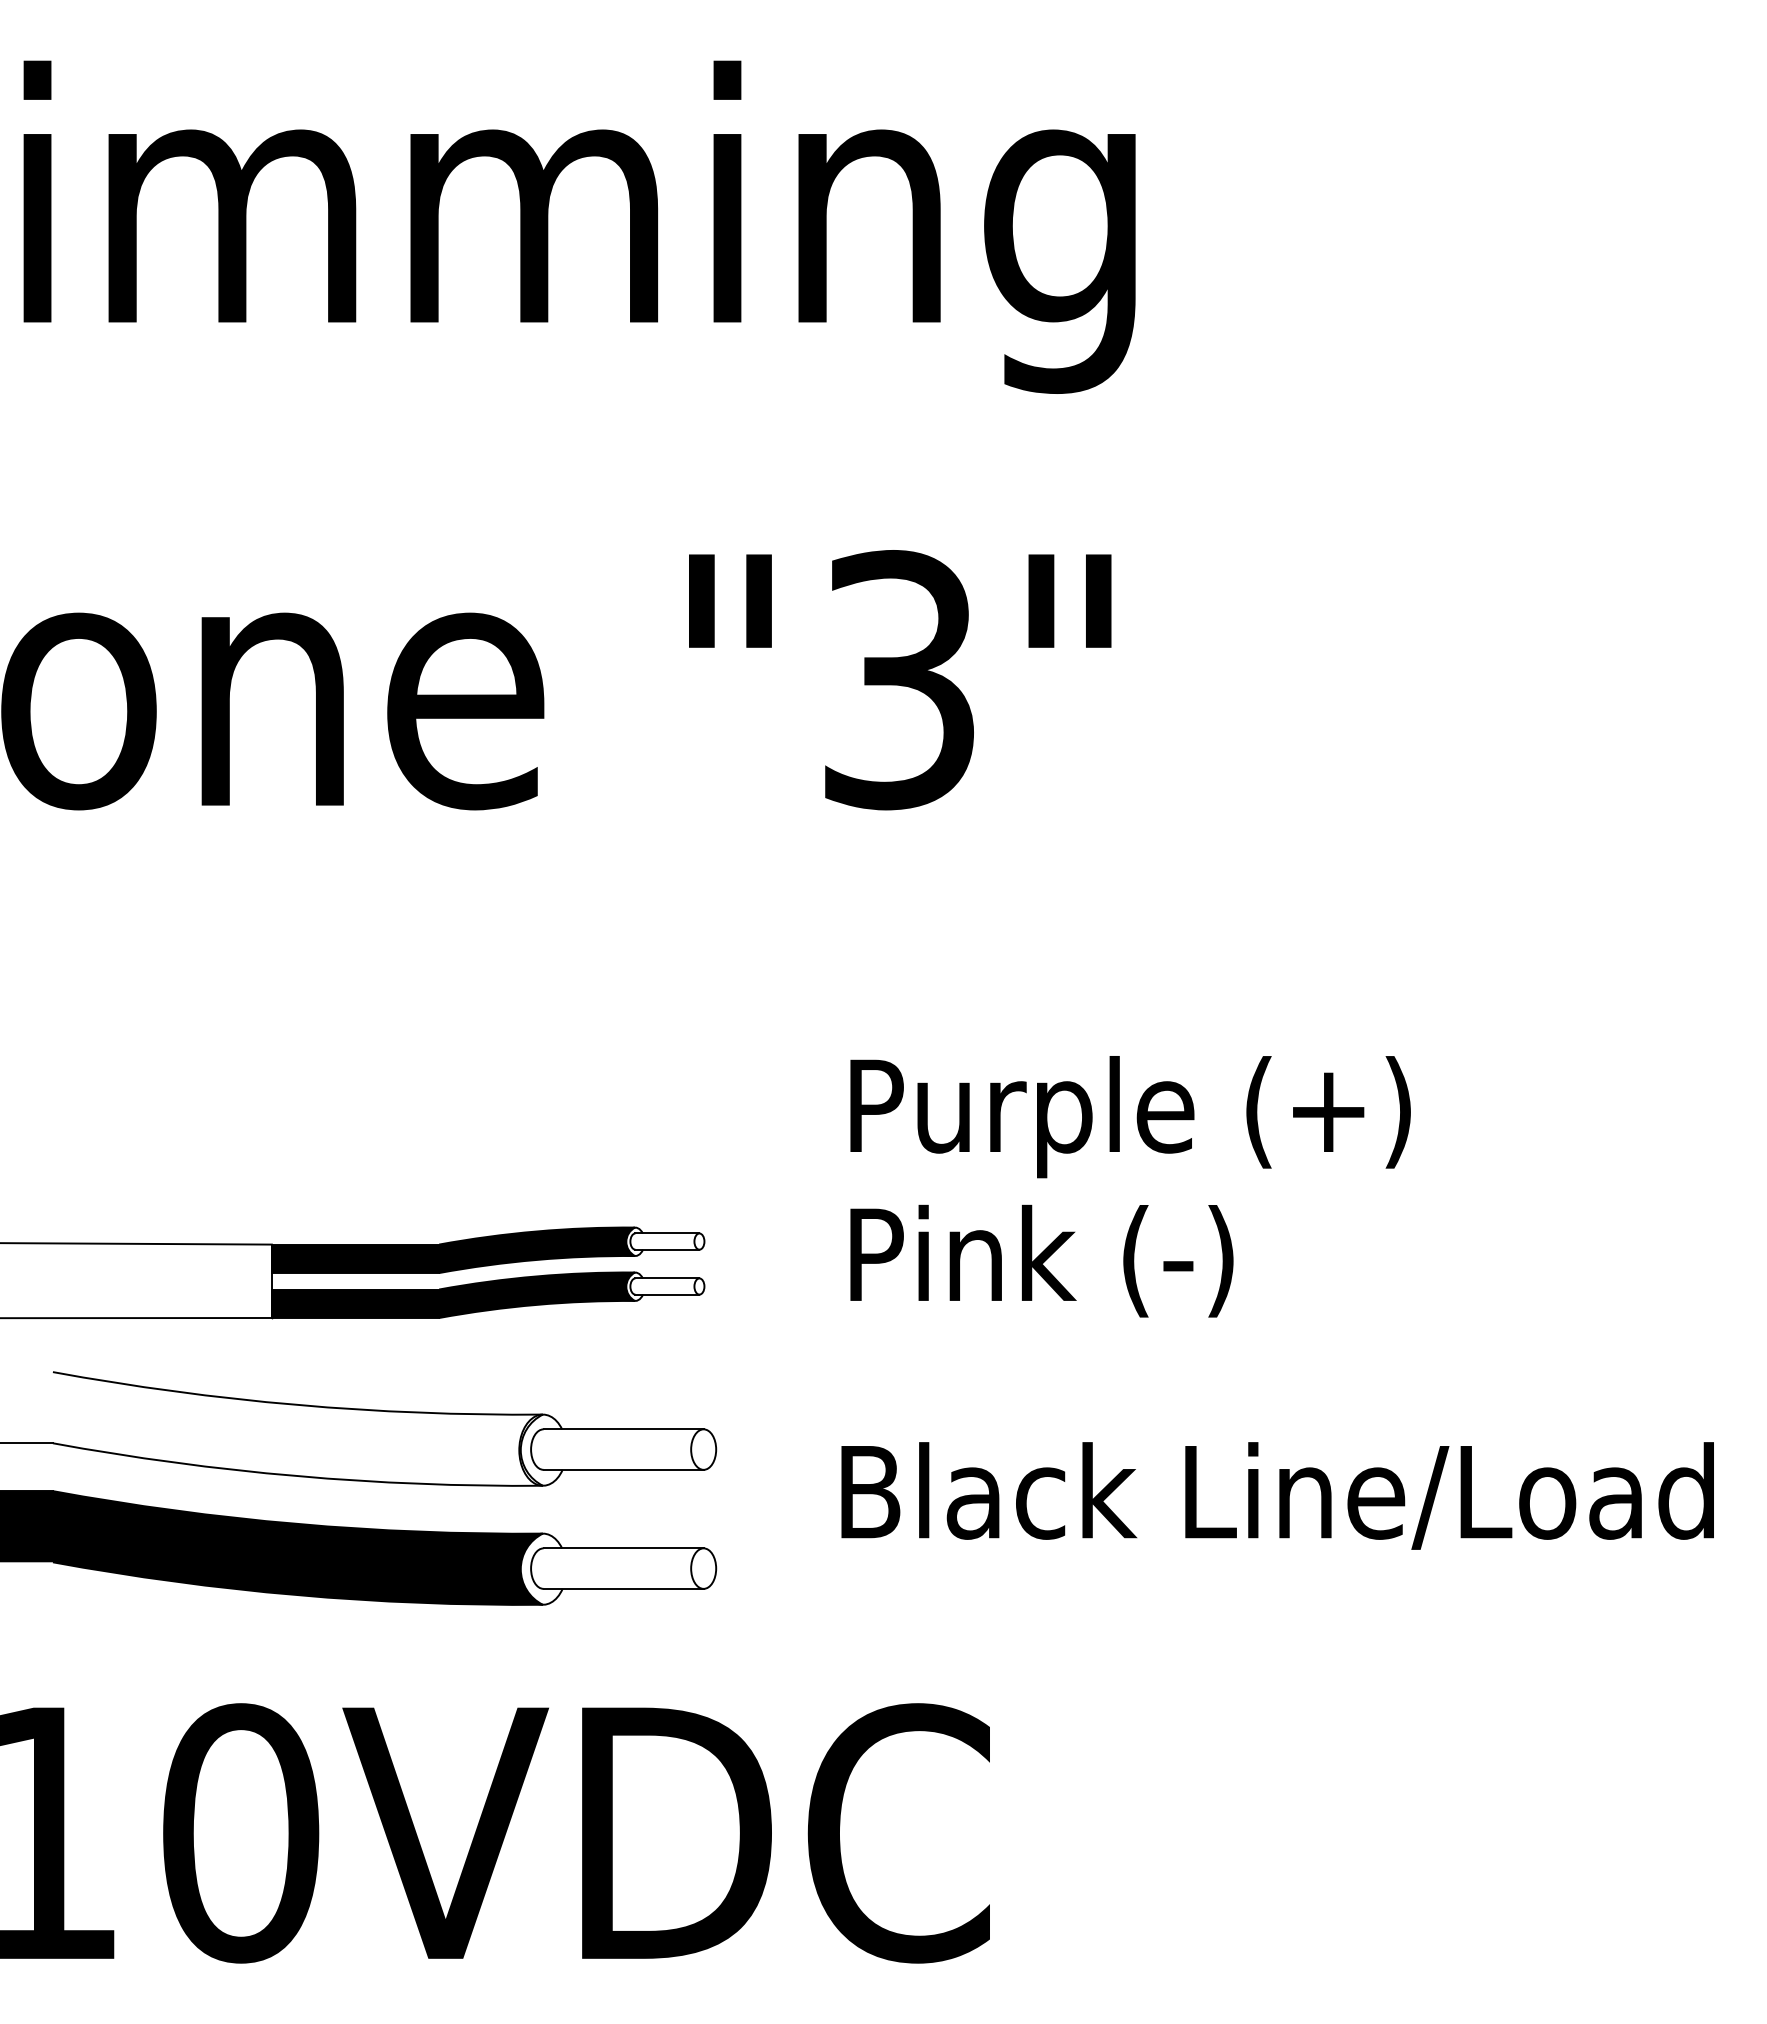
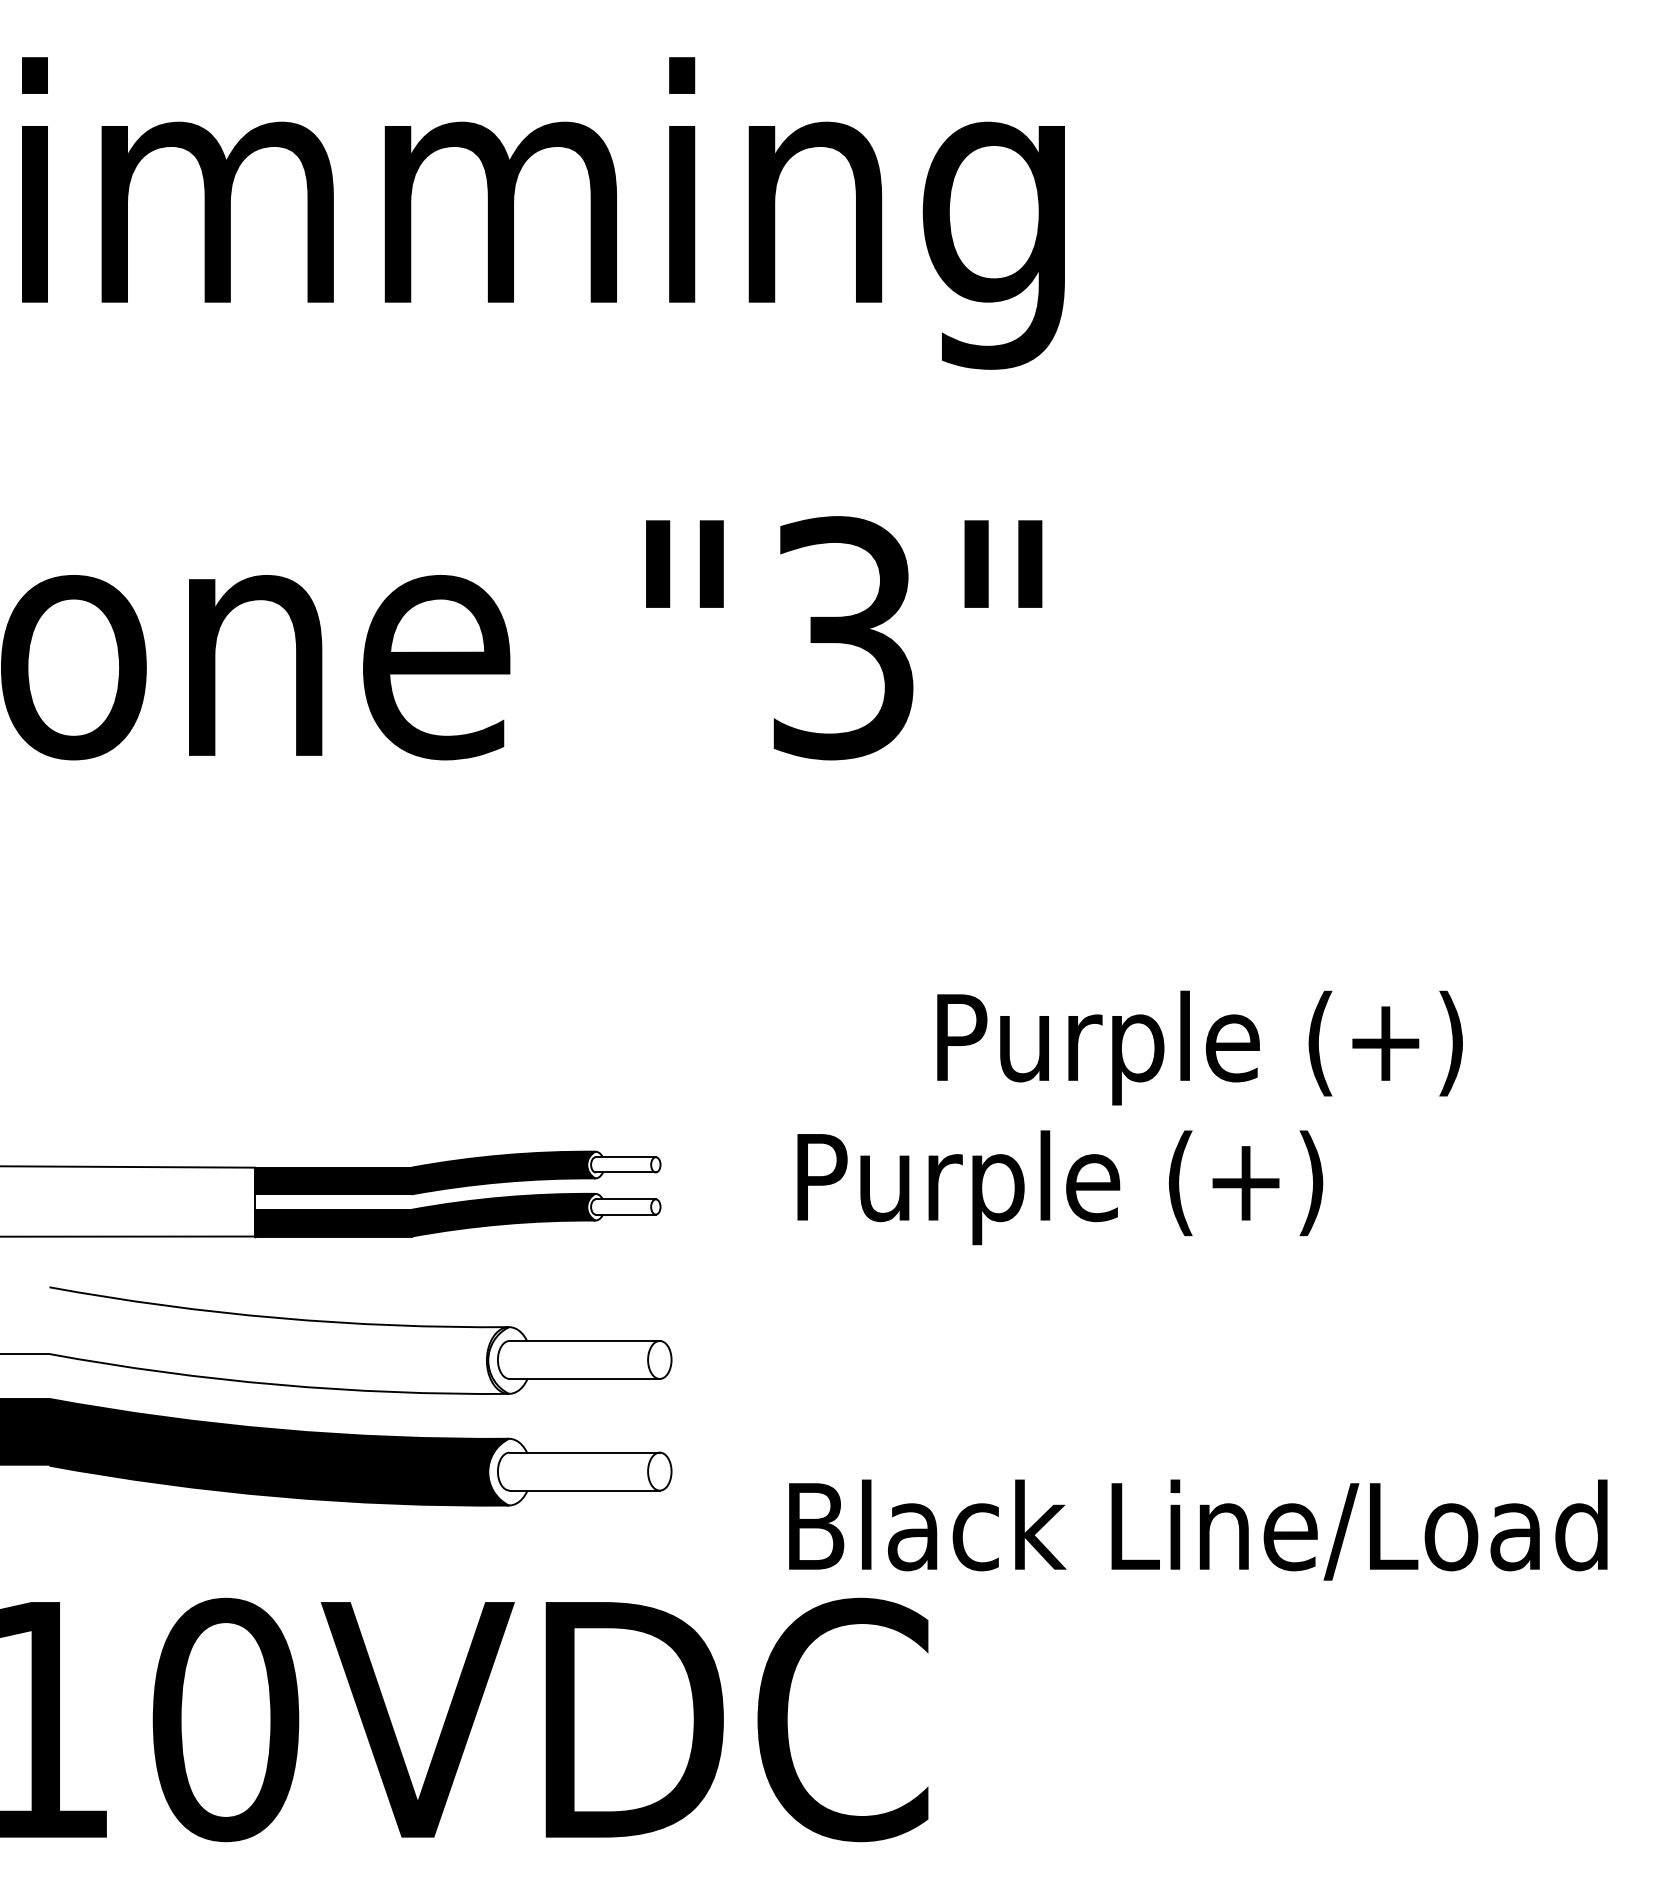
text: (1130, 1117) -> (1199, 1048), moved
text: (1163, 1265) -> (1091, 1187), Pink (-) -> Purple (+)
text: (1277, 1495) -> (1198, 1529), moved

